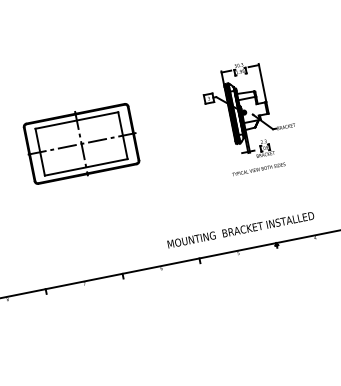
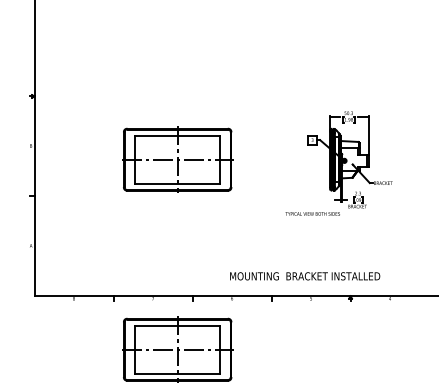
text: (258, 169) -> (312, 213), moved
text: (241, 230) -> (305, 276), moved
part: (118, 328) -> (177, 349), added

